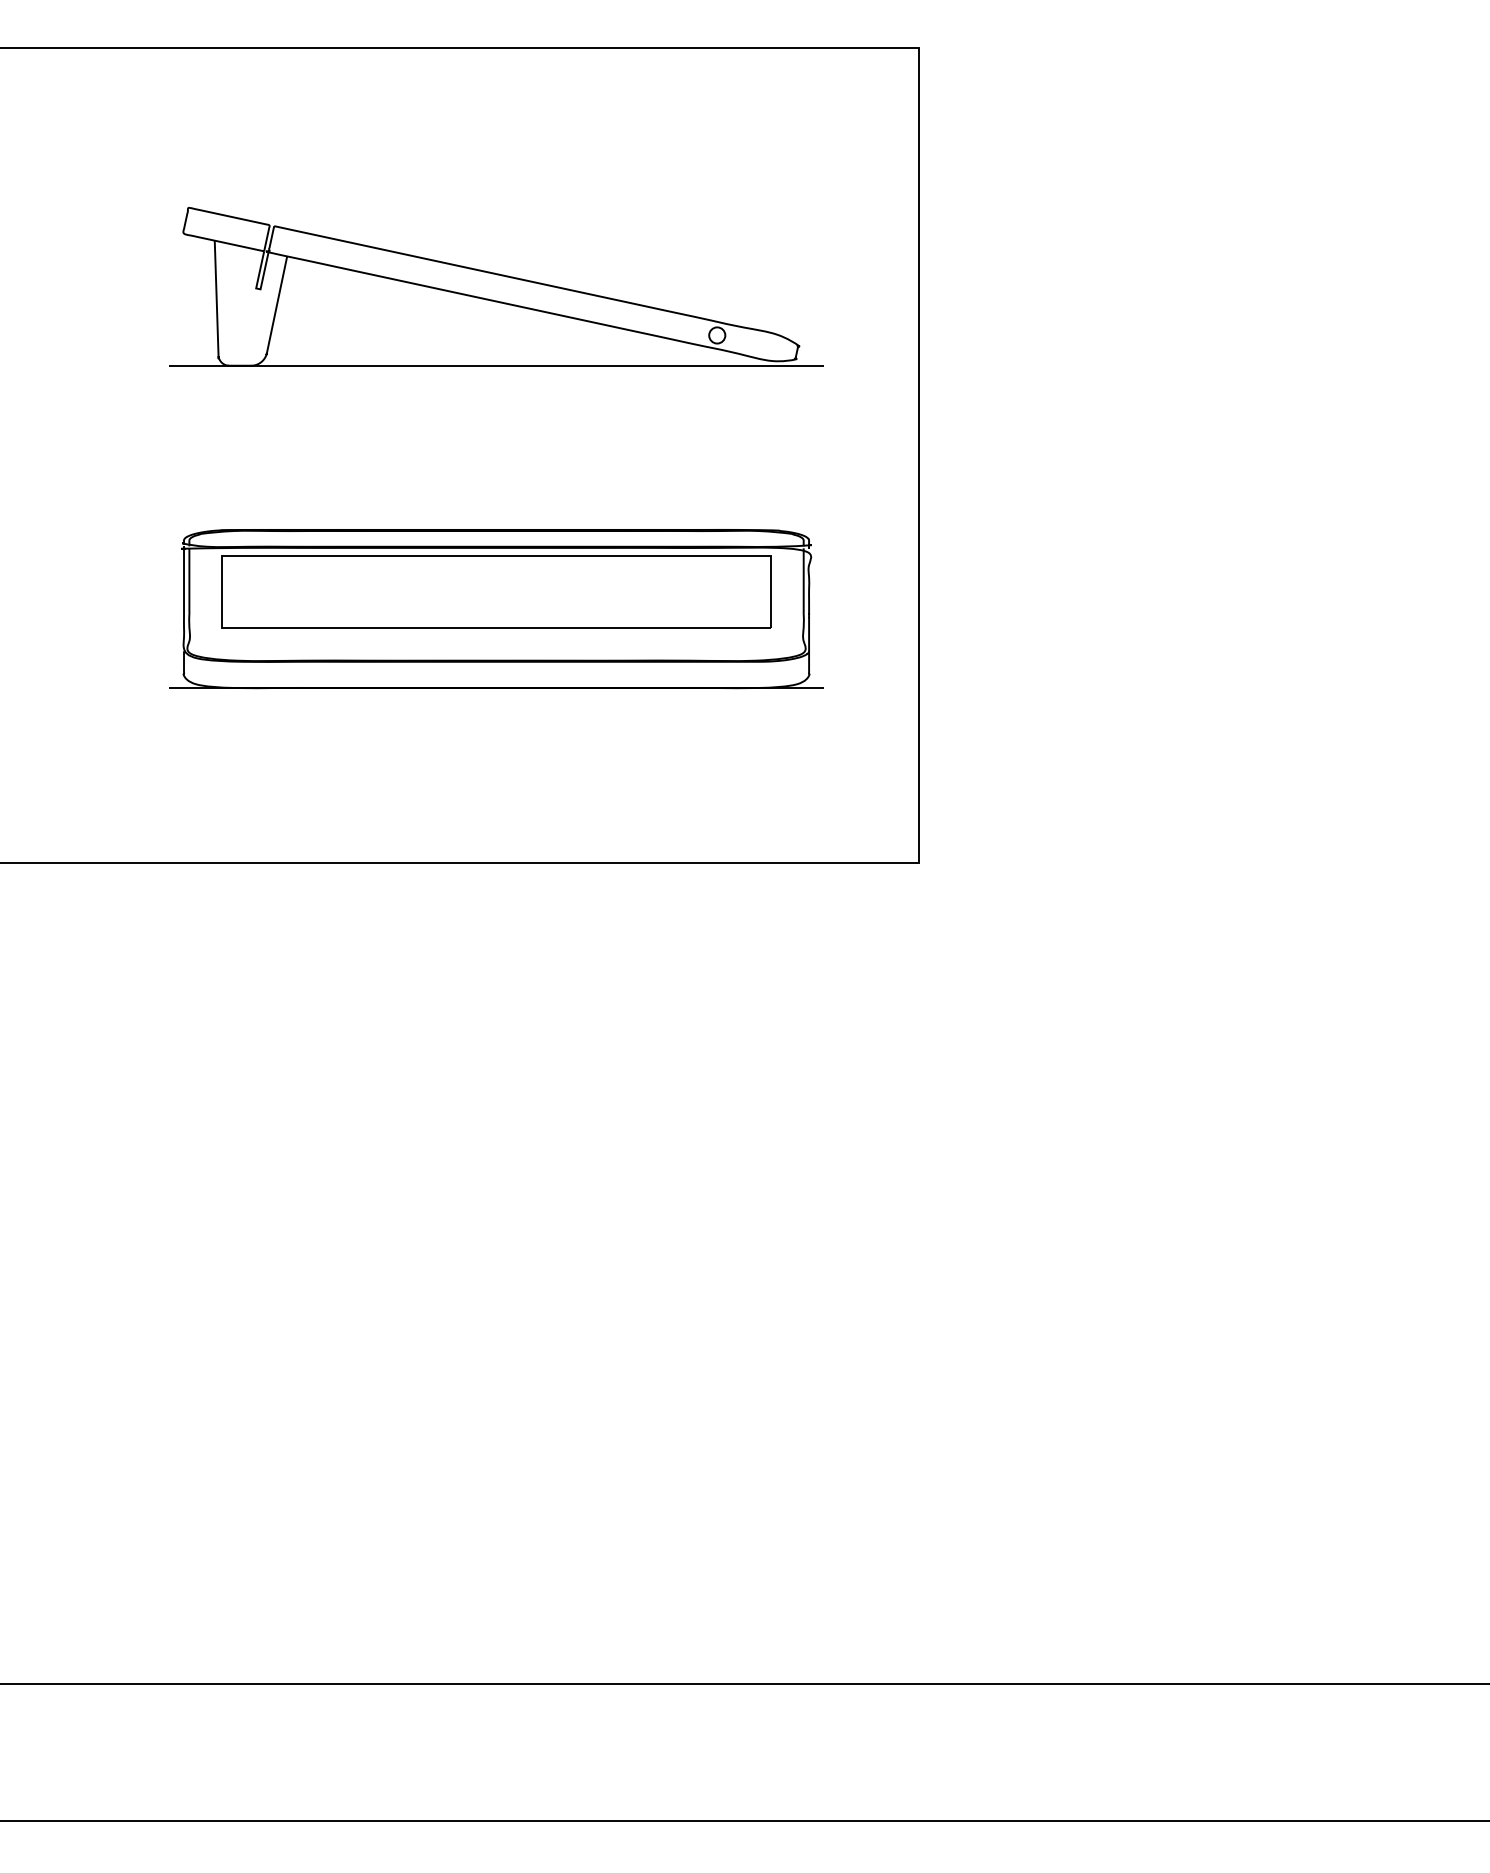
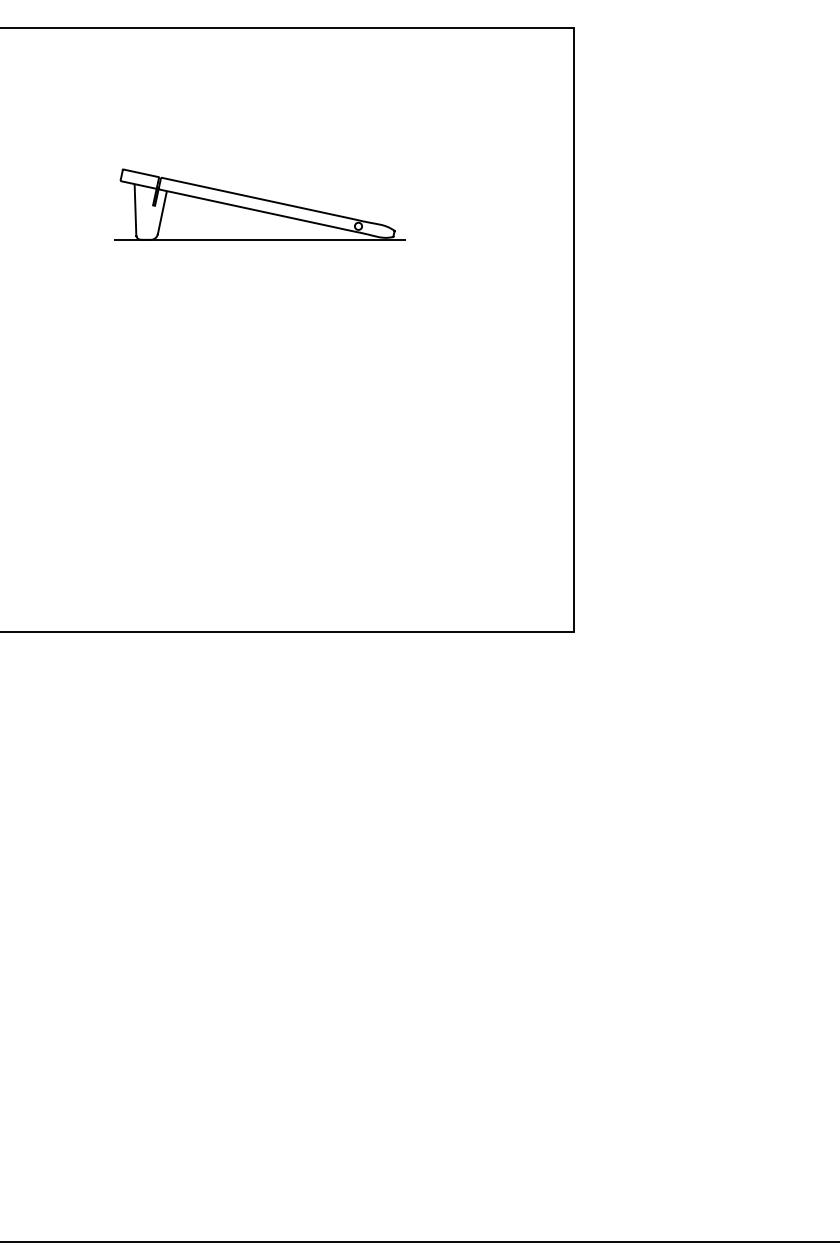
part: (496, 286) -> (260, 204), size x0.6
part: (496, 609) -> (260, 444), removed

